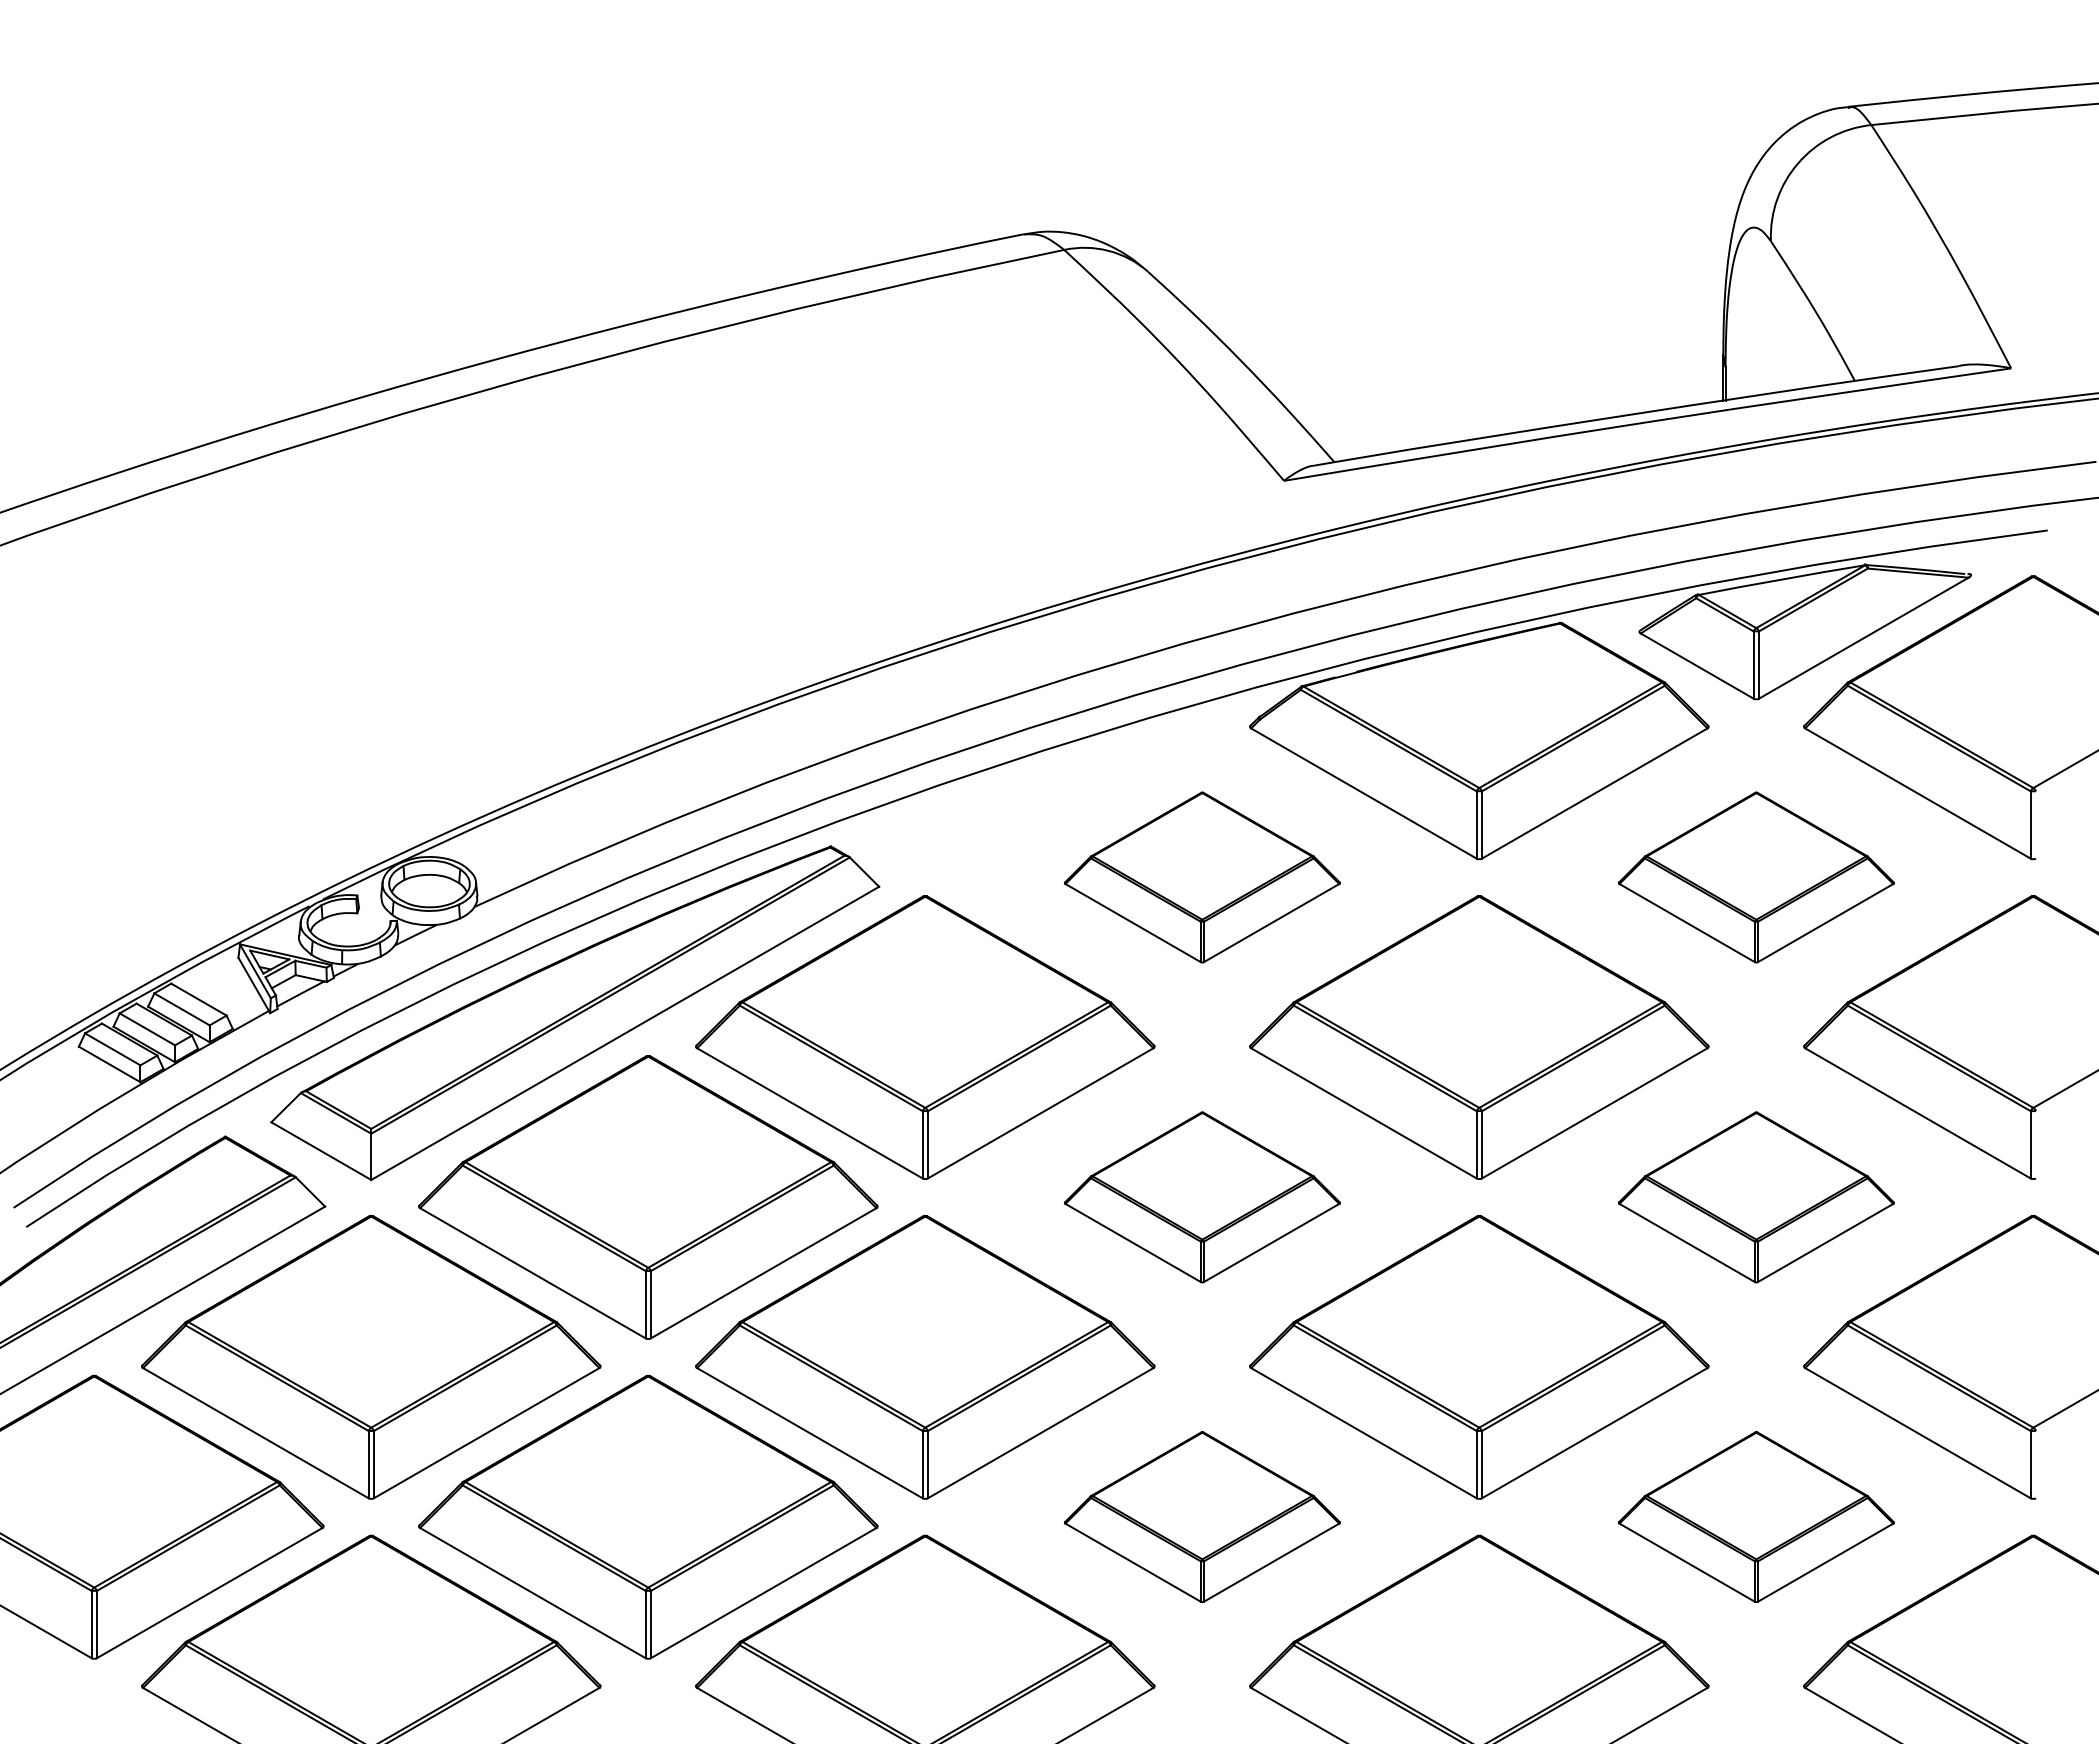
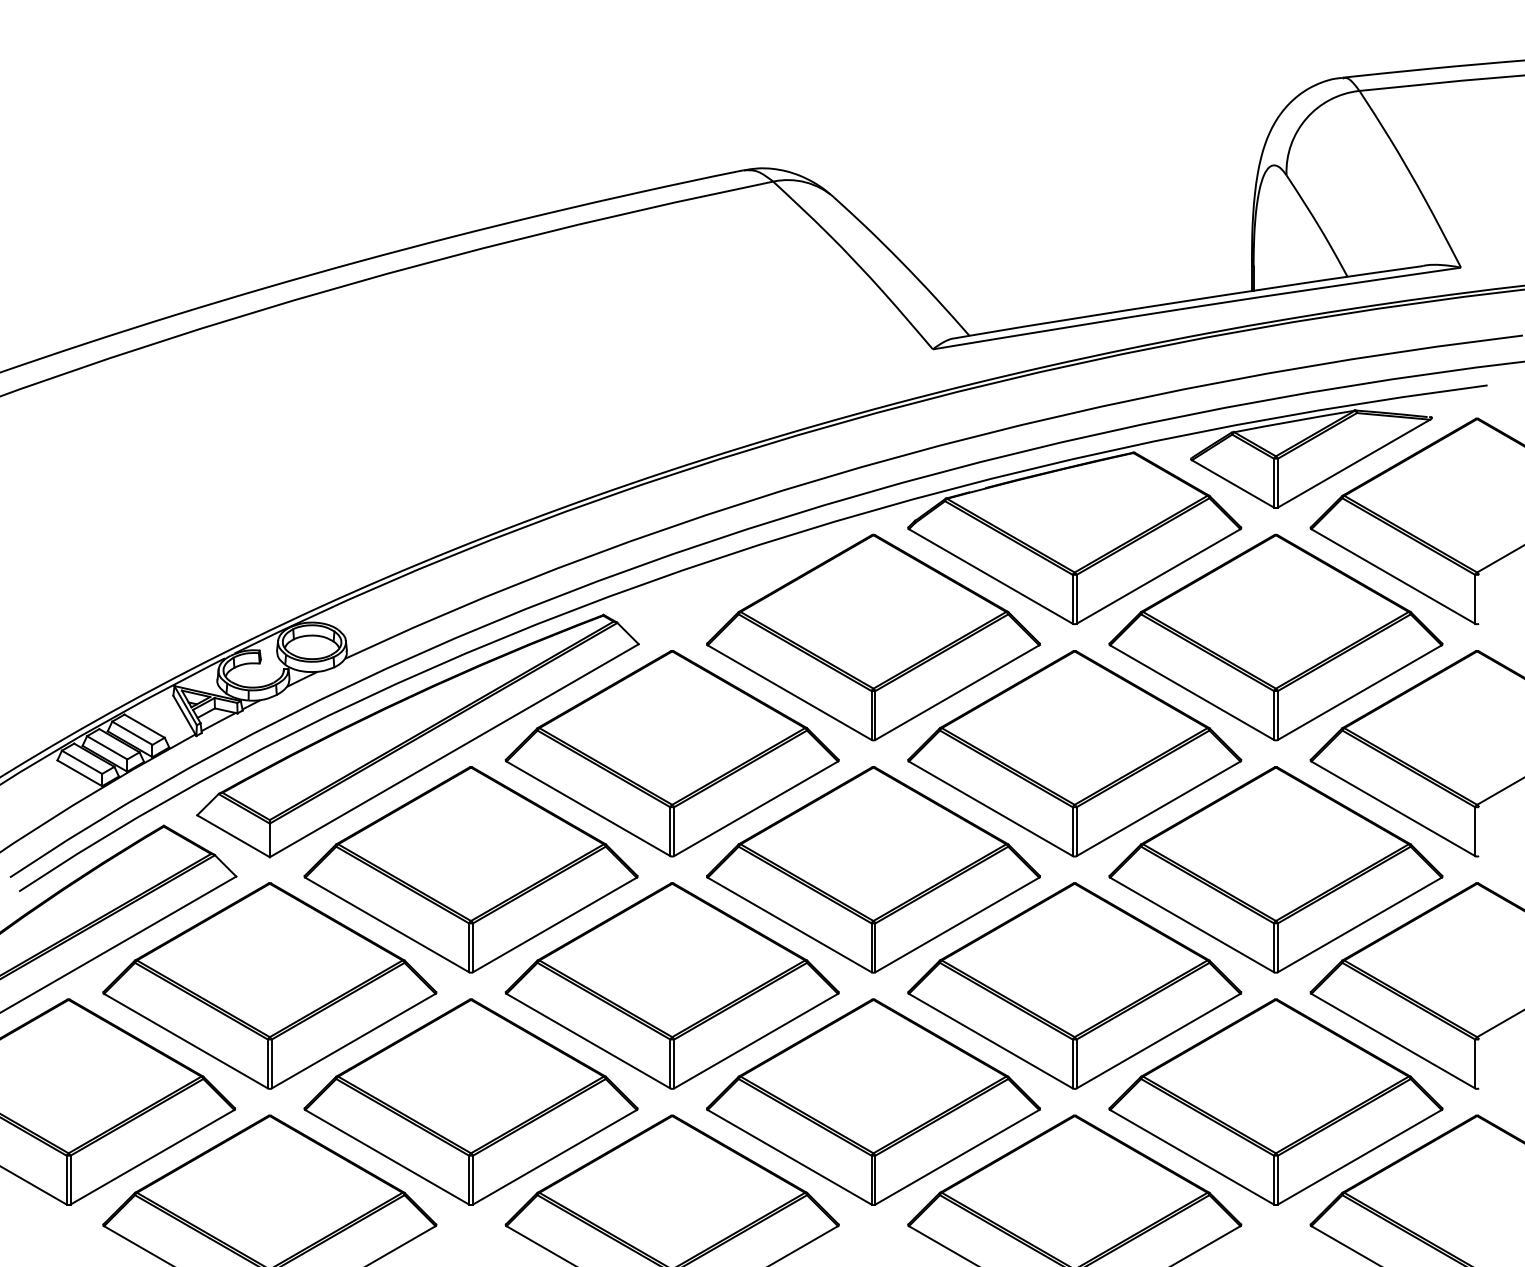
part: (1202, 877) -> (873, 637), size x1.67
part: (1756, 877) -> (1276, 637), size x1.67
part: (1202, 1197) -> (873, 869), size x1.67
part: (1756, 1197) -> (1276, 869), size x1.67
part: (1202, 1516) -> (873, 1101), size x1.67
part: (1756, 1516) -> (1276, 1101), size x1.67

